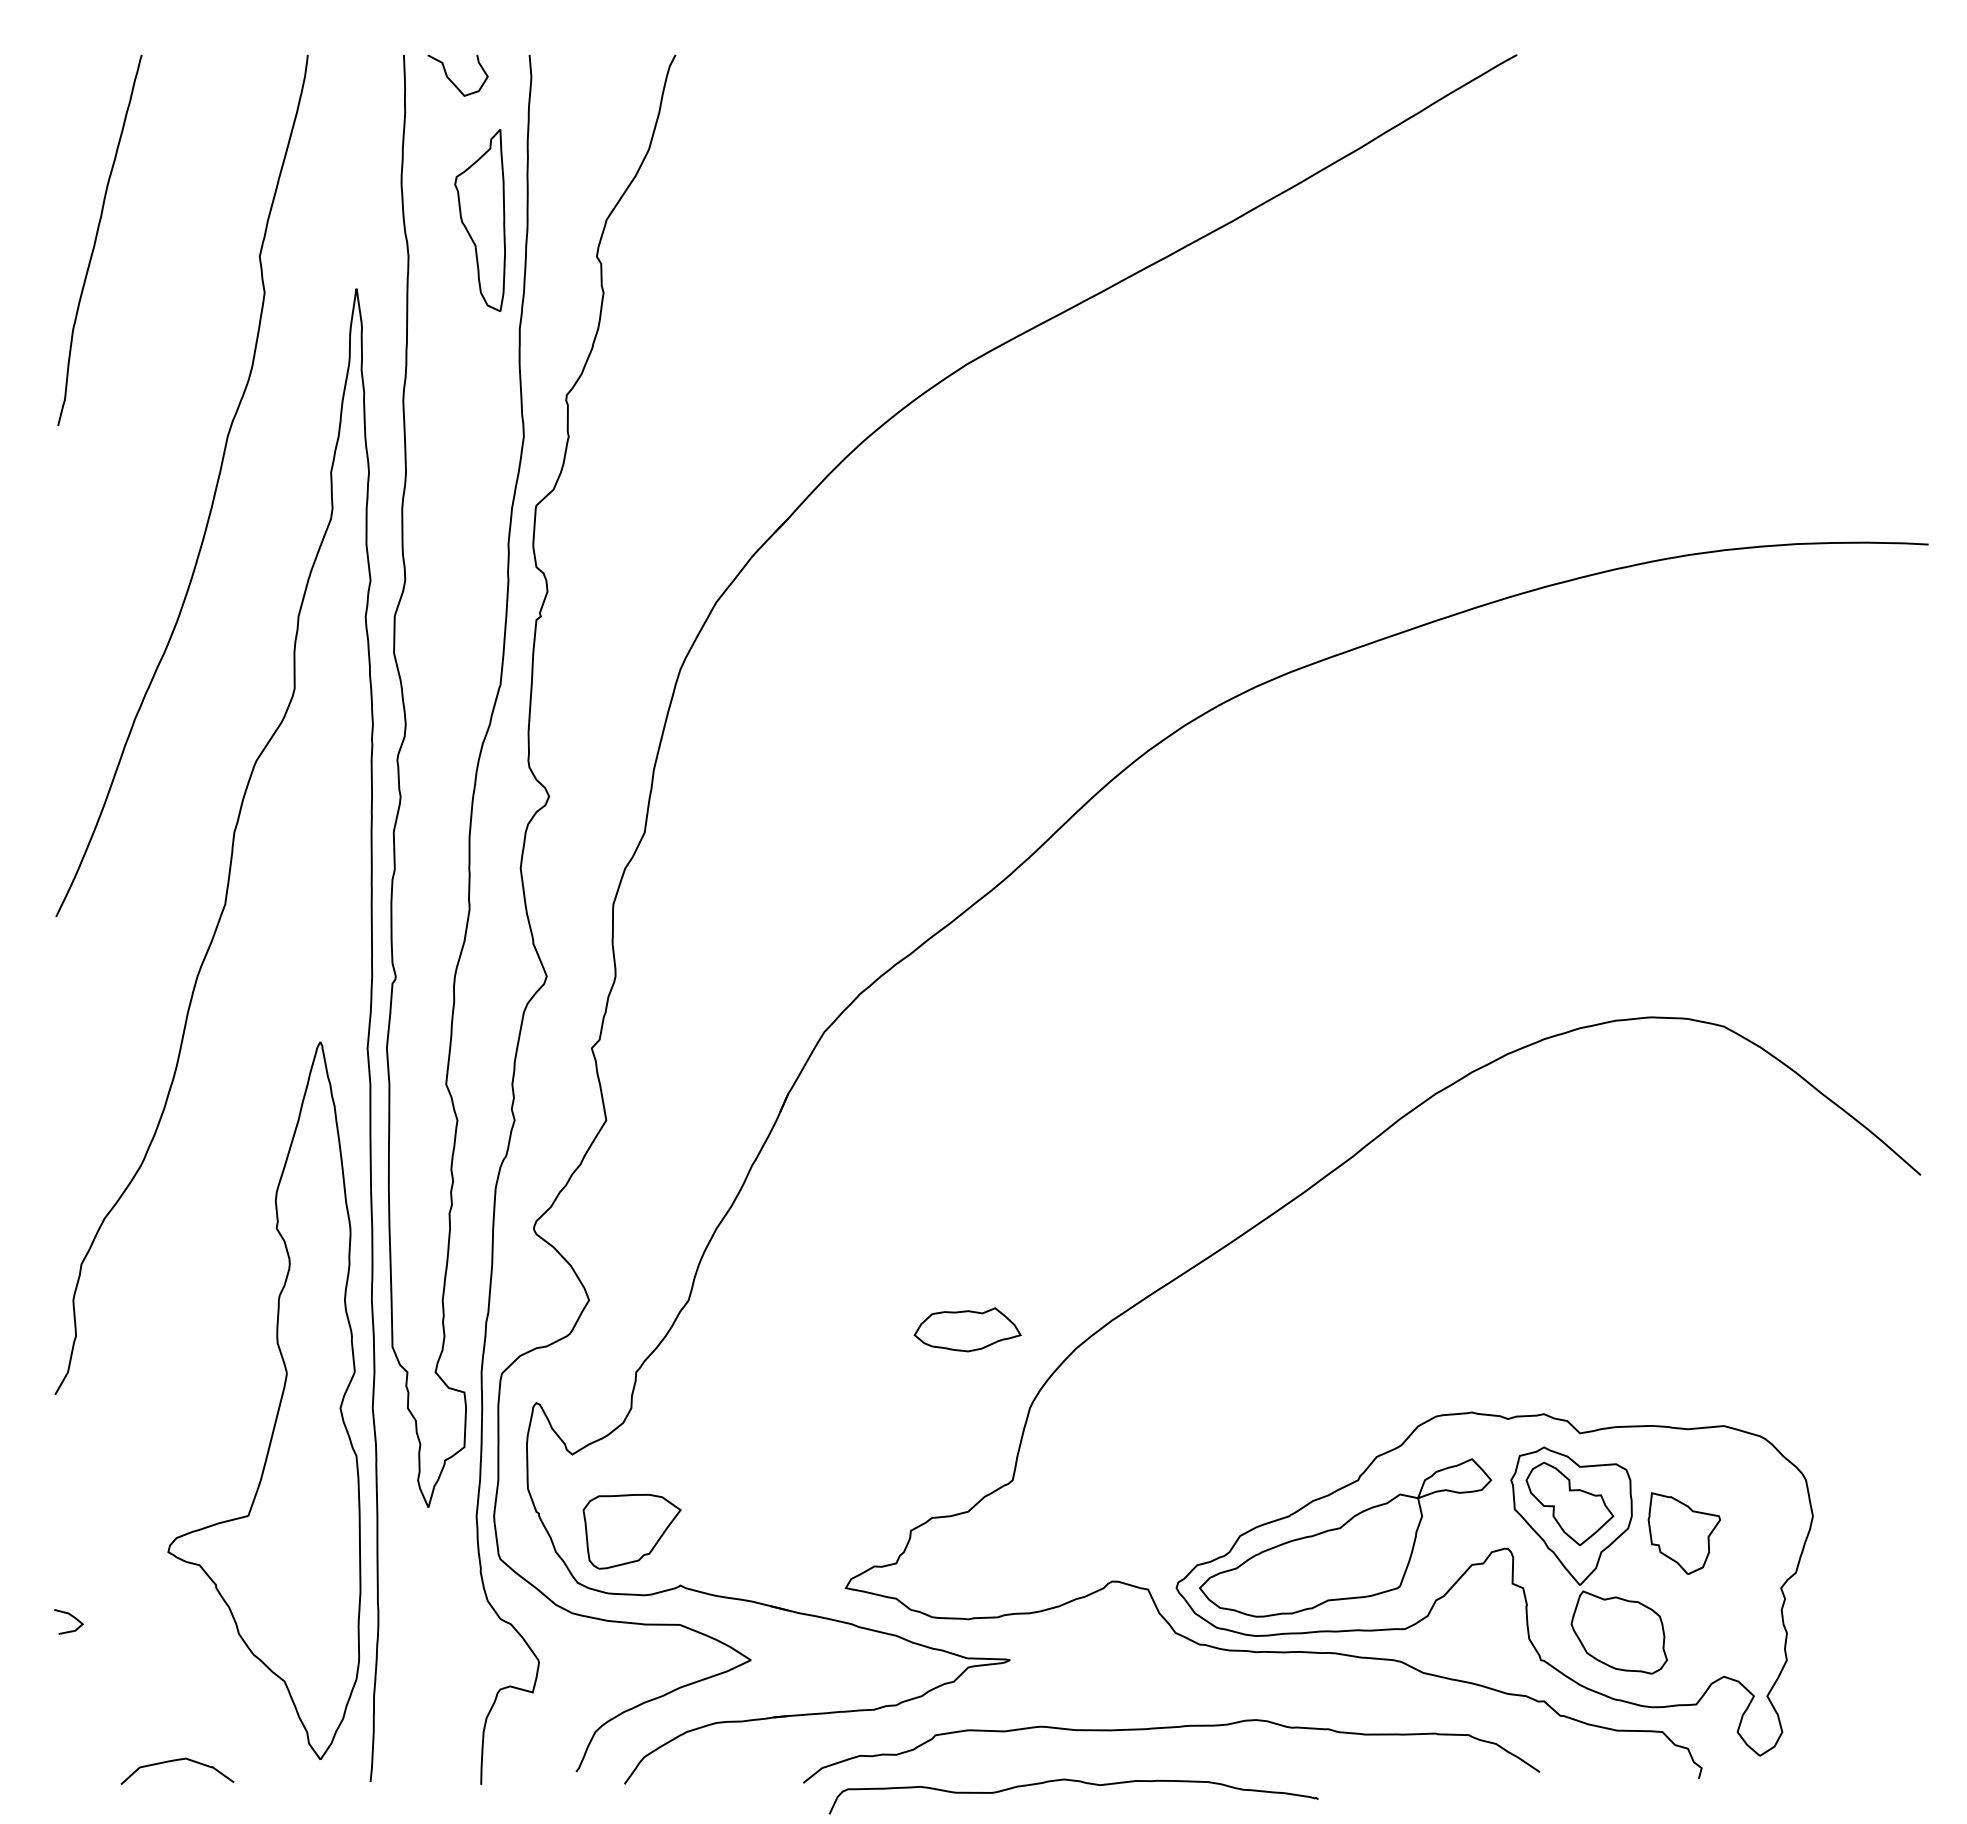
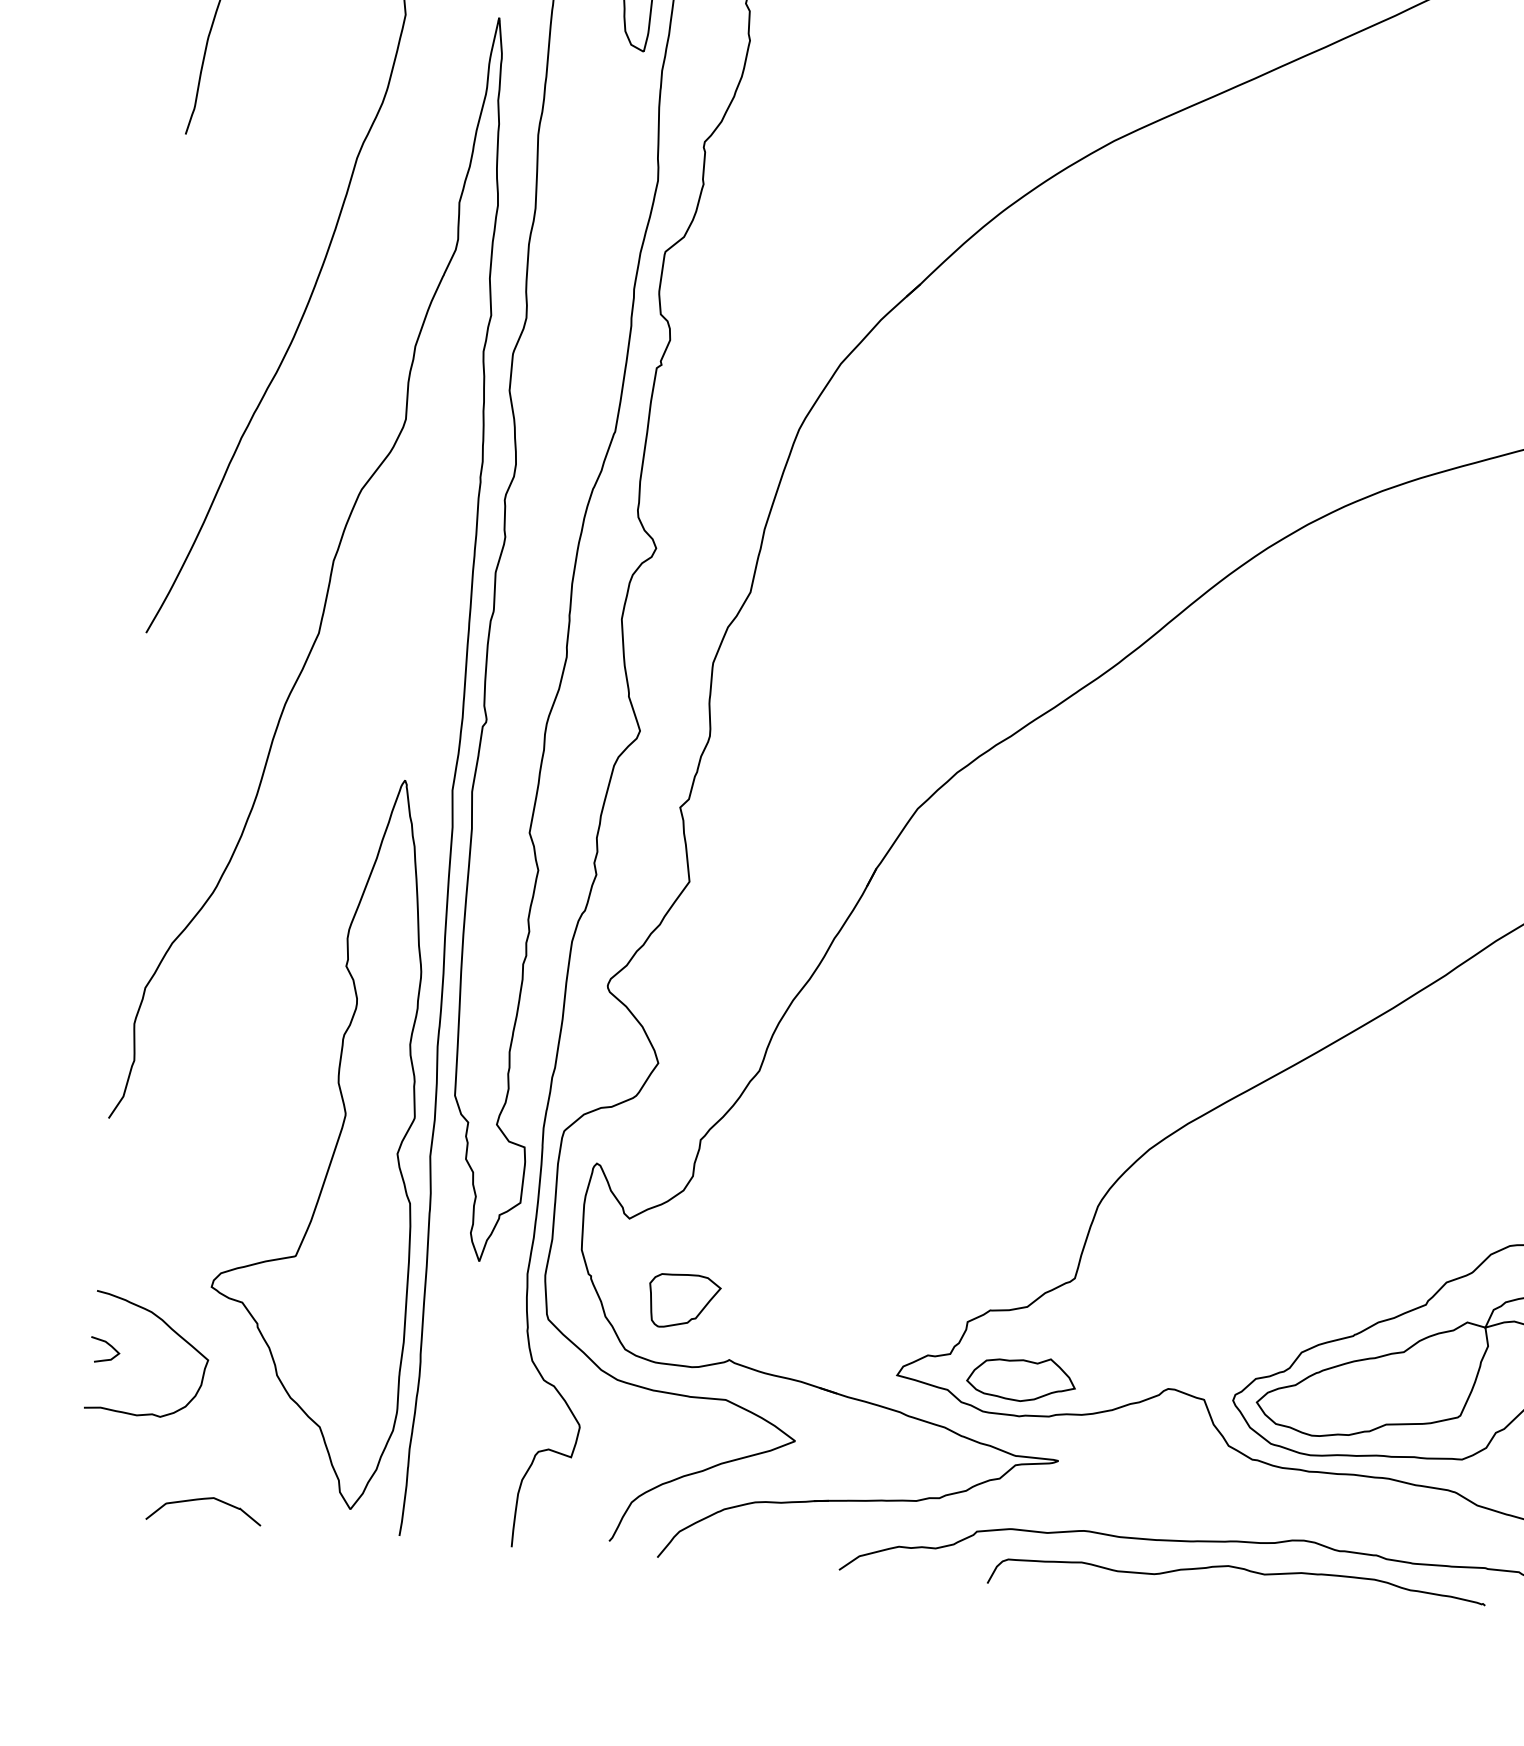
part: (967, 1329) -> (1021, 1378), moved
part: (631, 1531) -> (683, 1301), size x0.71
curve: (129, 1595) -> (168, 1328), added
curve: (1078, 1782) -> (1242, 1570), moved

